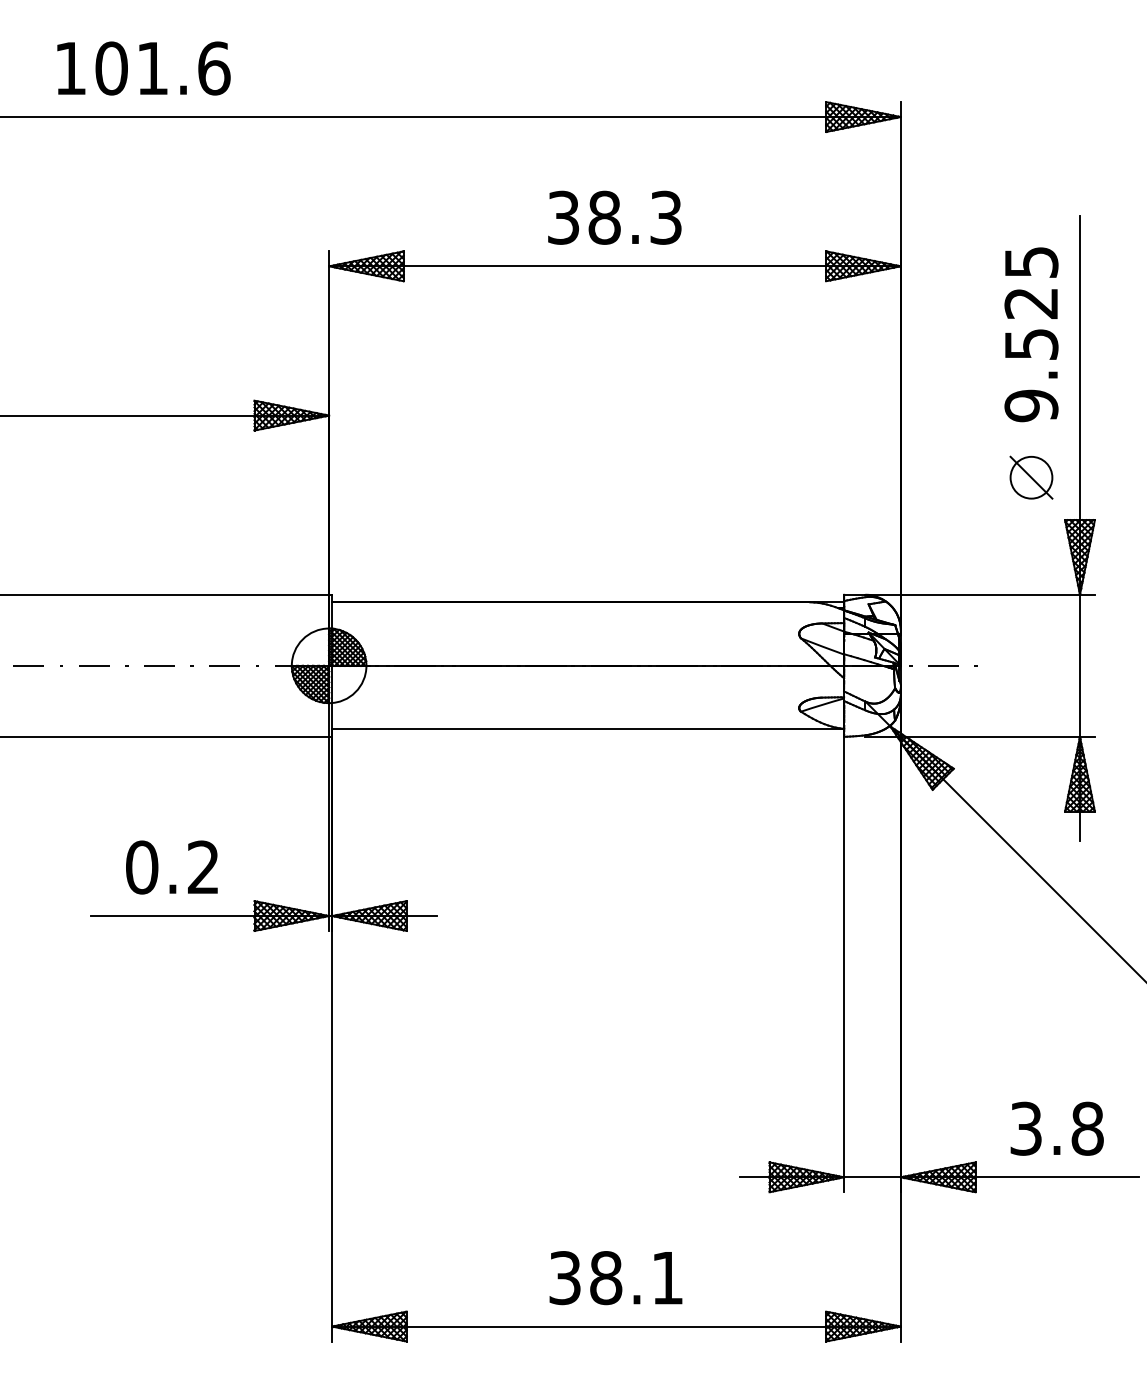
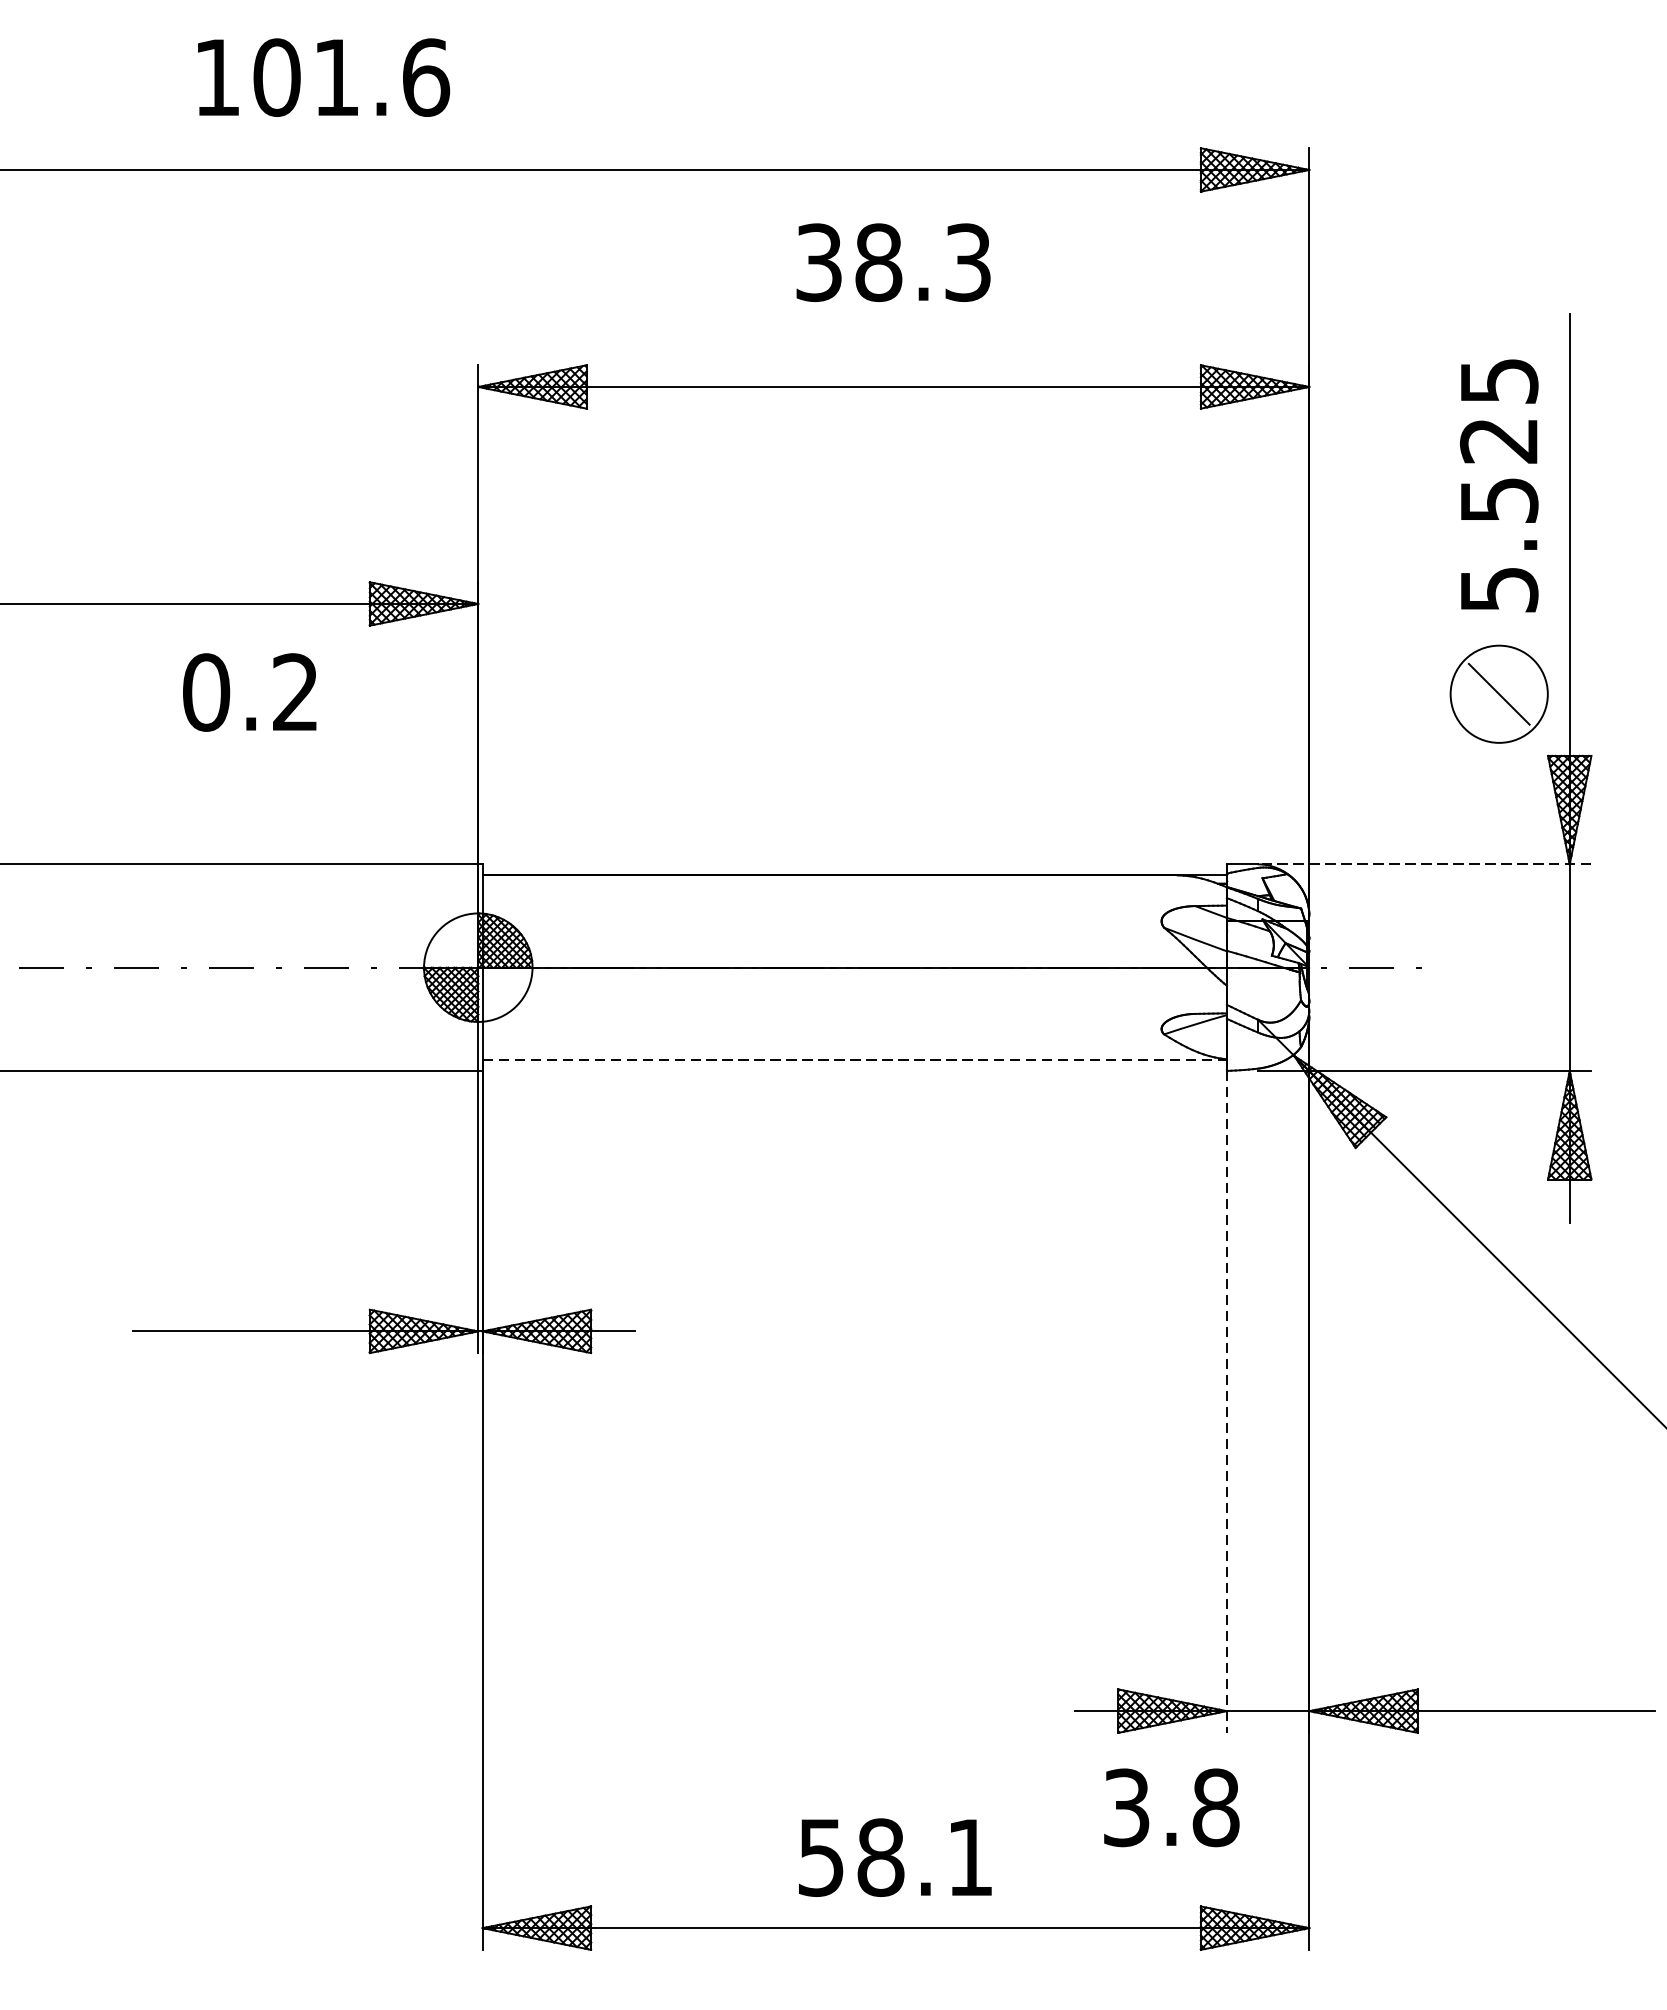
text: (143, 68) -> (323, 77), moved
text: (614, 217) -> (893, 262), moved
text: (1031, 405) -> (1499, 589), 9.525 -> 5.525
circle: (1031, 477) -> (1499, 693), size x1.6
line: (980, 594) -> (1425, 864), solid -> dashed
line: (588, 729) -> (855, 1060), solid -> dashed
text: (171, 867) -> (249, 692), moved
line: (844, 964) -> (1227, 1401), solid -> dashed
text: (1056, 1128) -> (1170, 1807), moved
text: (565, 1277) -> (821, 1856), 38.1 -> 58.1

